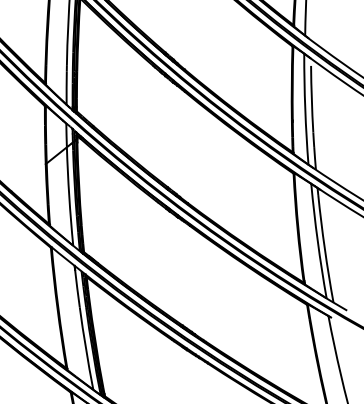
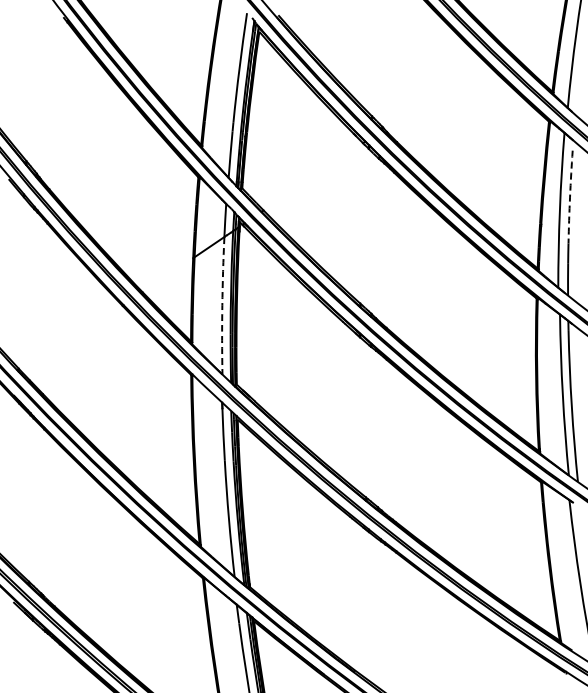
arc: (312, 99) -> (570, 197), solid -> dashed
arc: (69, 196) -> (222, 305), solid -> dashed

